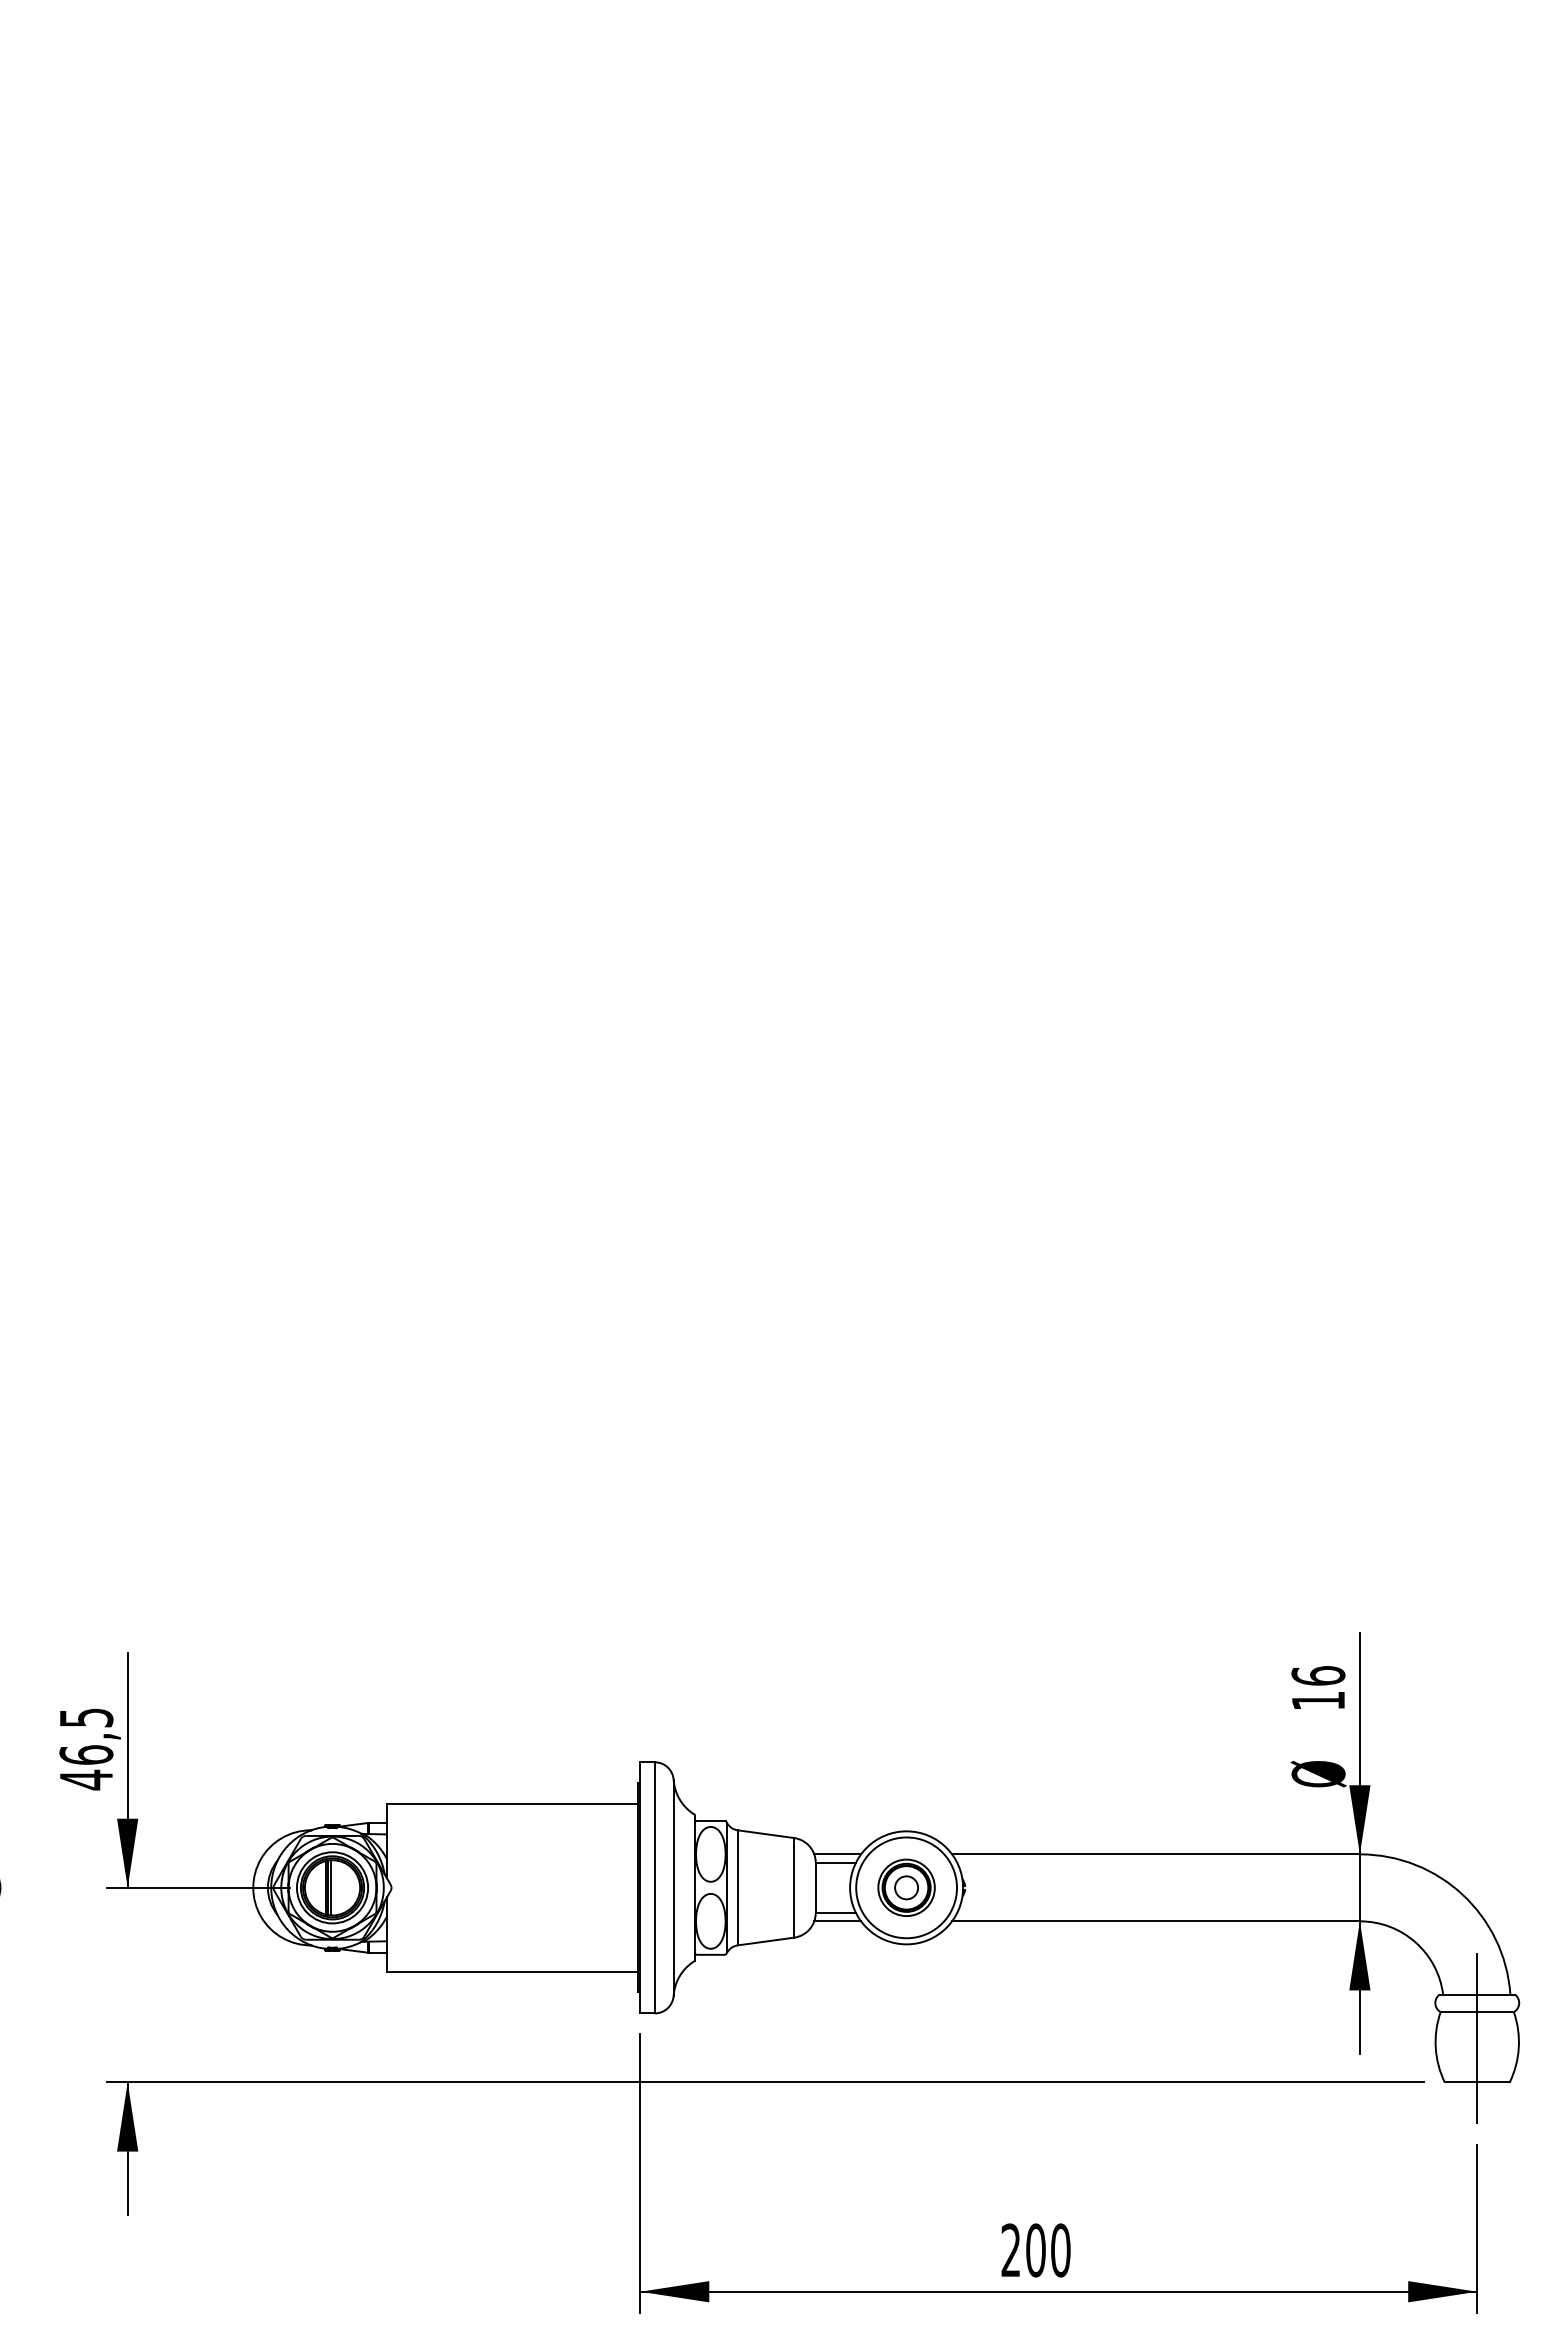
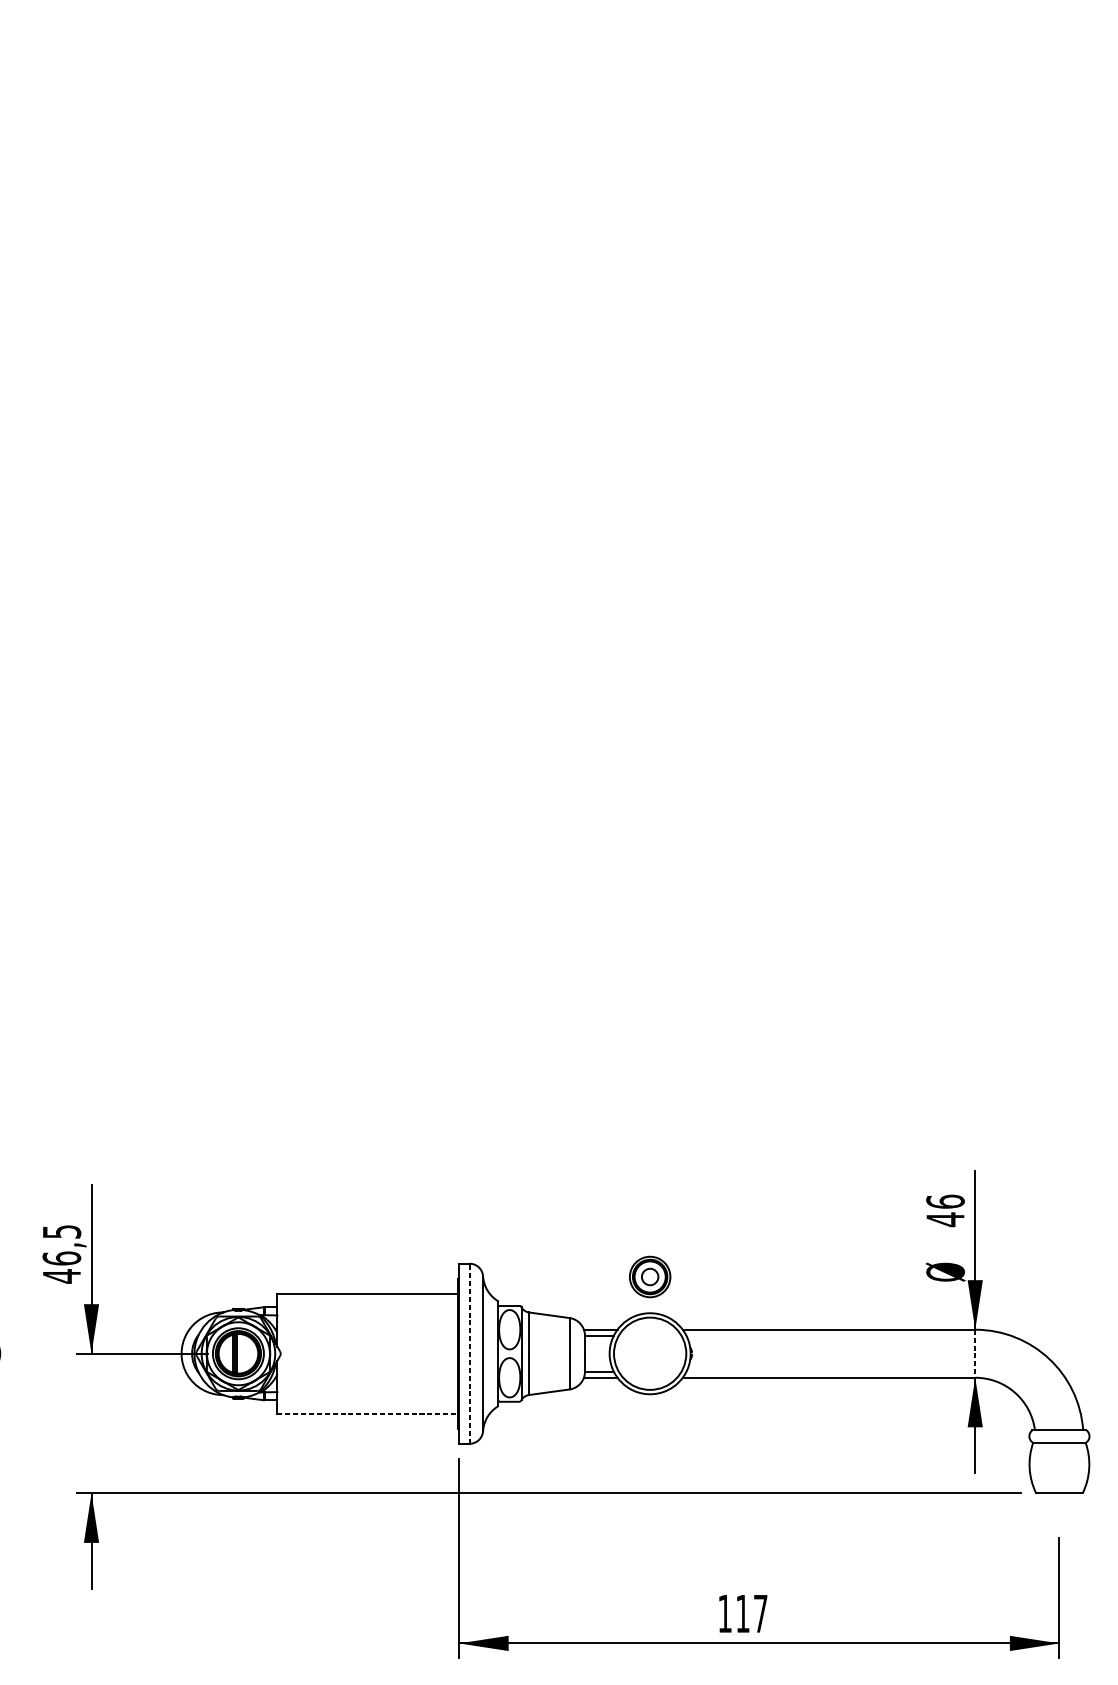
text: (1318, 1700) -> (945, 1219), 16 -> 46
line: (654, 1887) -> (469, 1353), solid -> dashed
part: (906, 1887) -> (650, 1276), moved
line: (1360, 1888) -> (975, 1354), solid -> dashed
line: (512, 1971) -> (367, 1413), solid -> dashed
line: (1477, 2038) -> (1059, 1461), removed
text: (1035, 2250) -> (742, 1613), 200 -> 117

